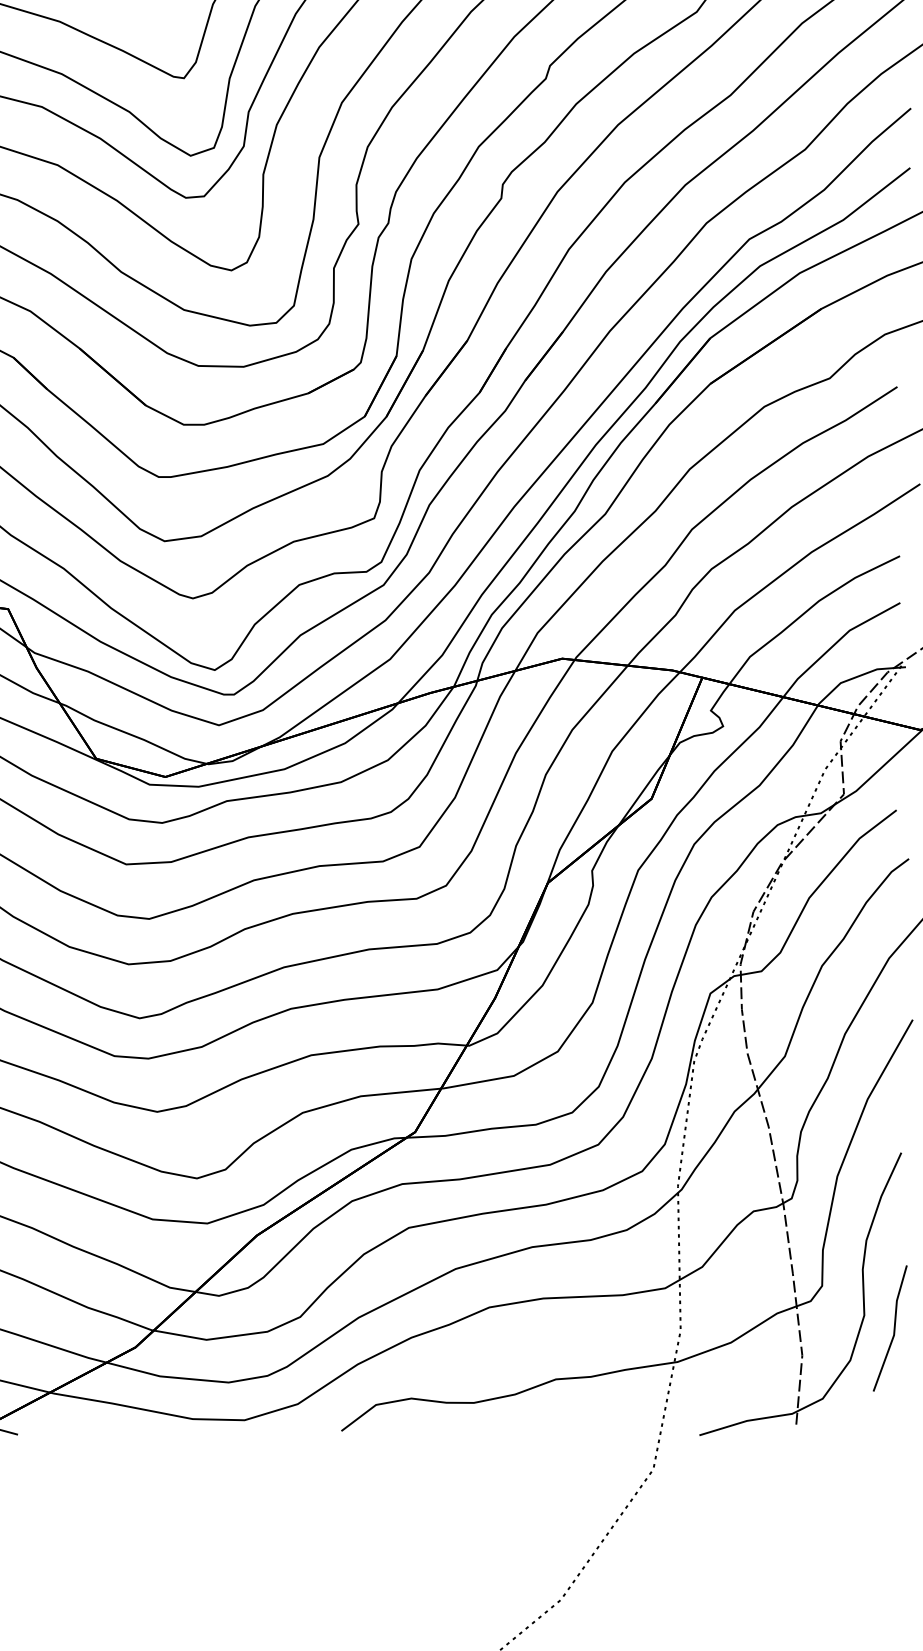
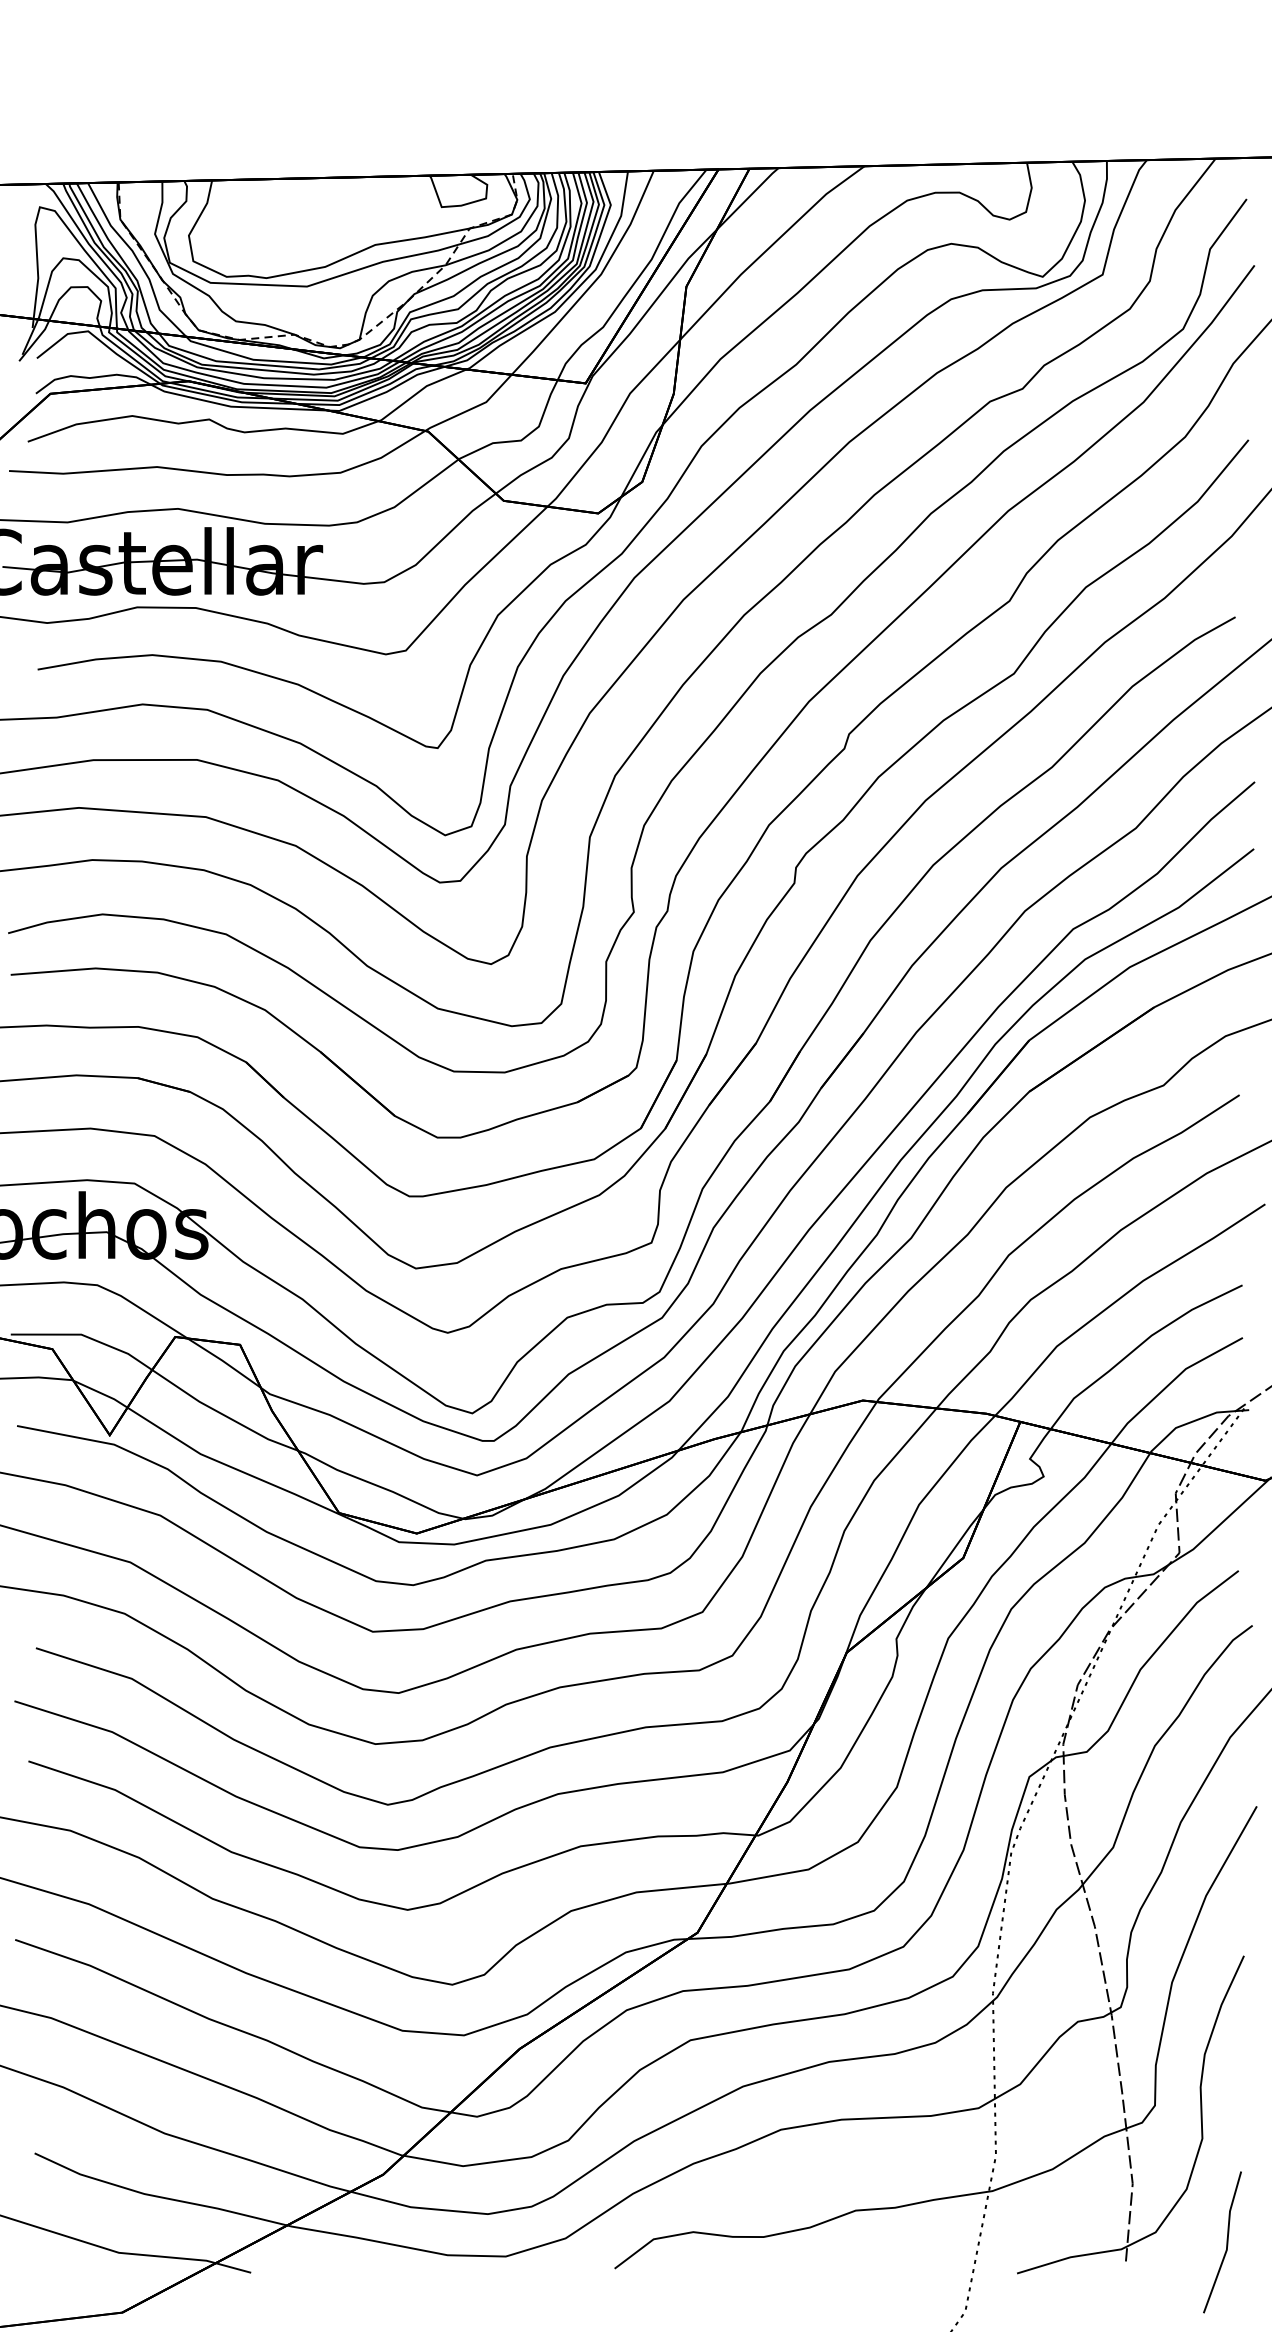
line: (893, 1328) -> (1226, 2242), moved

